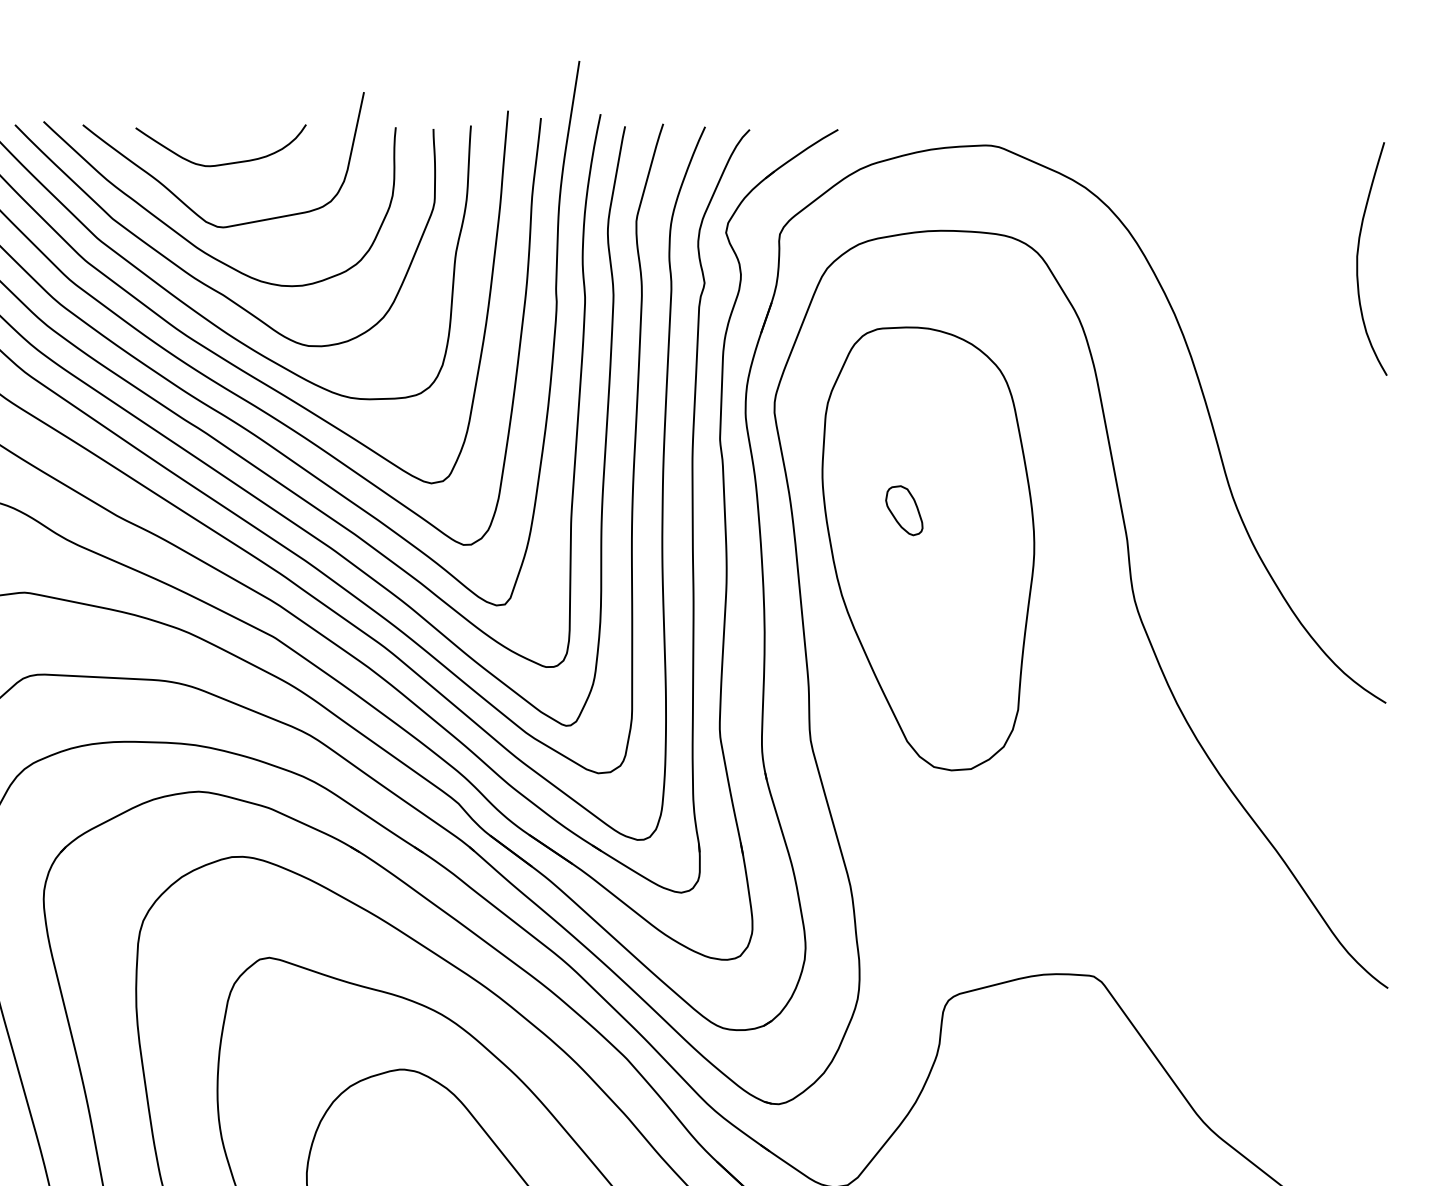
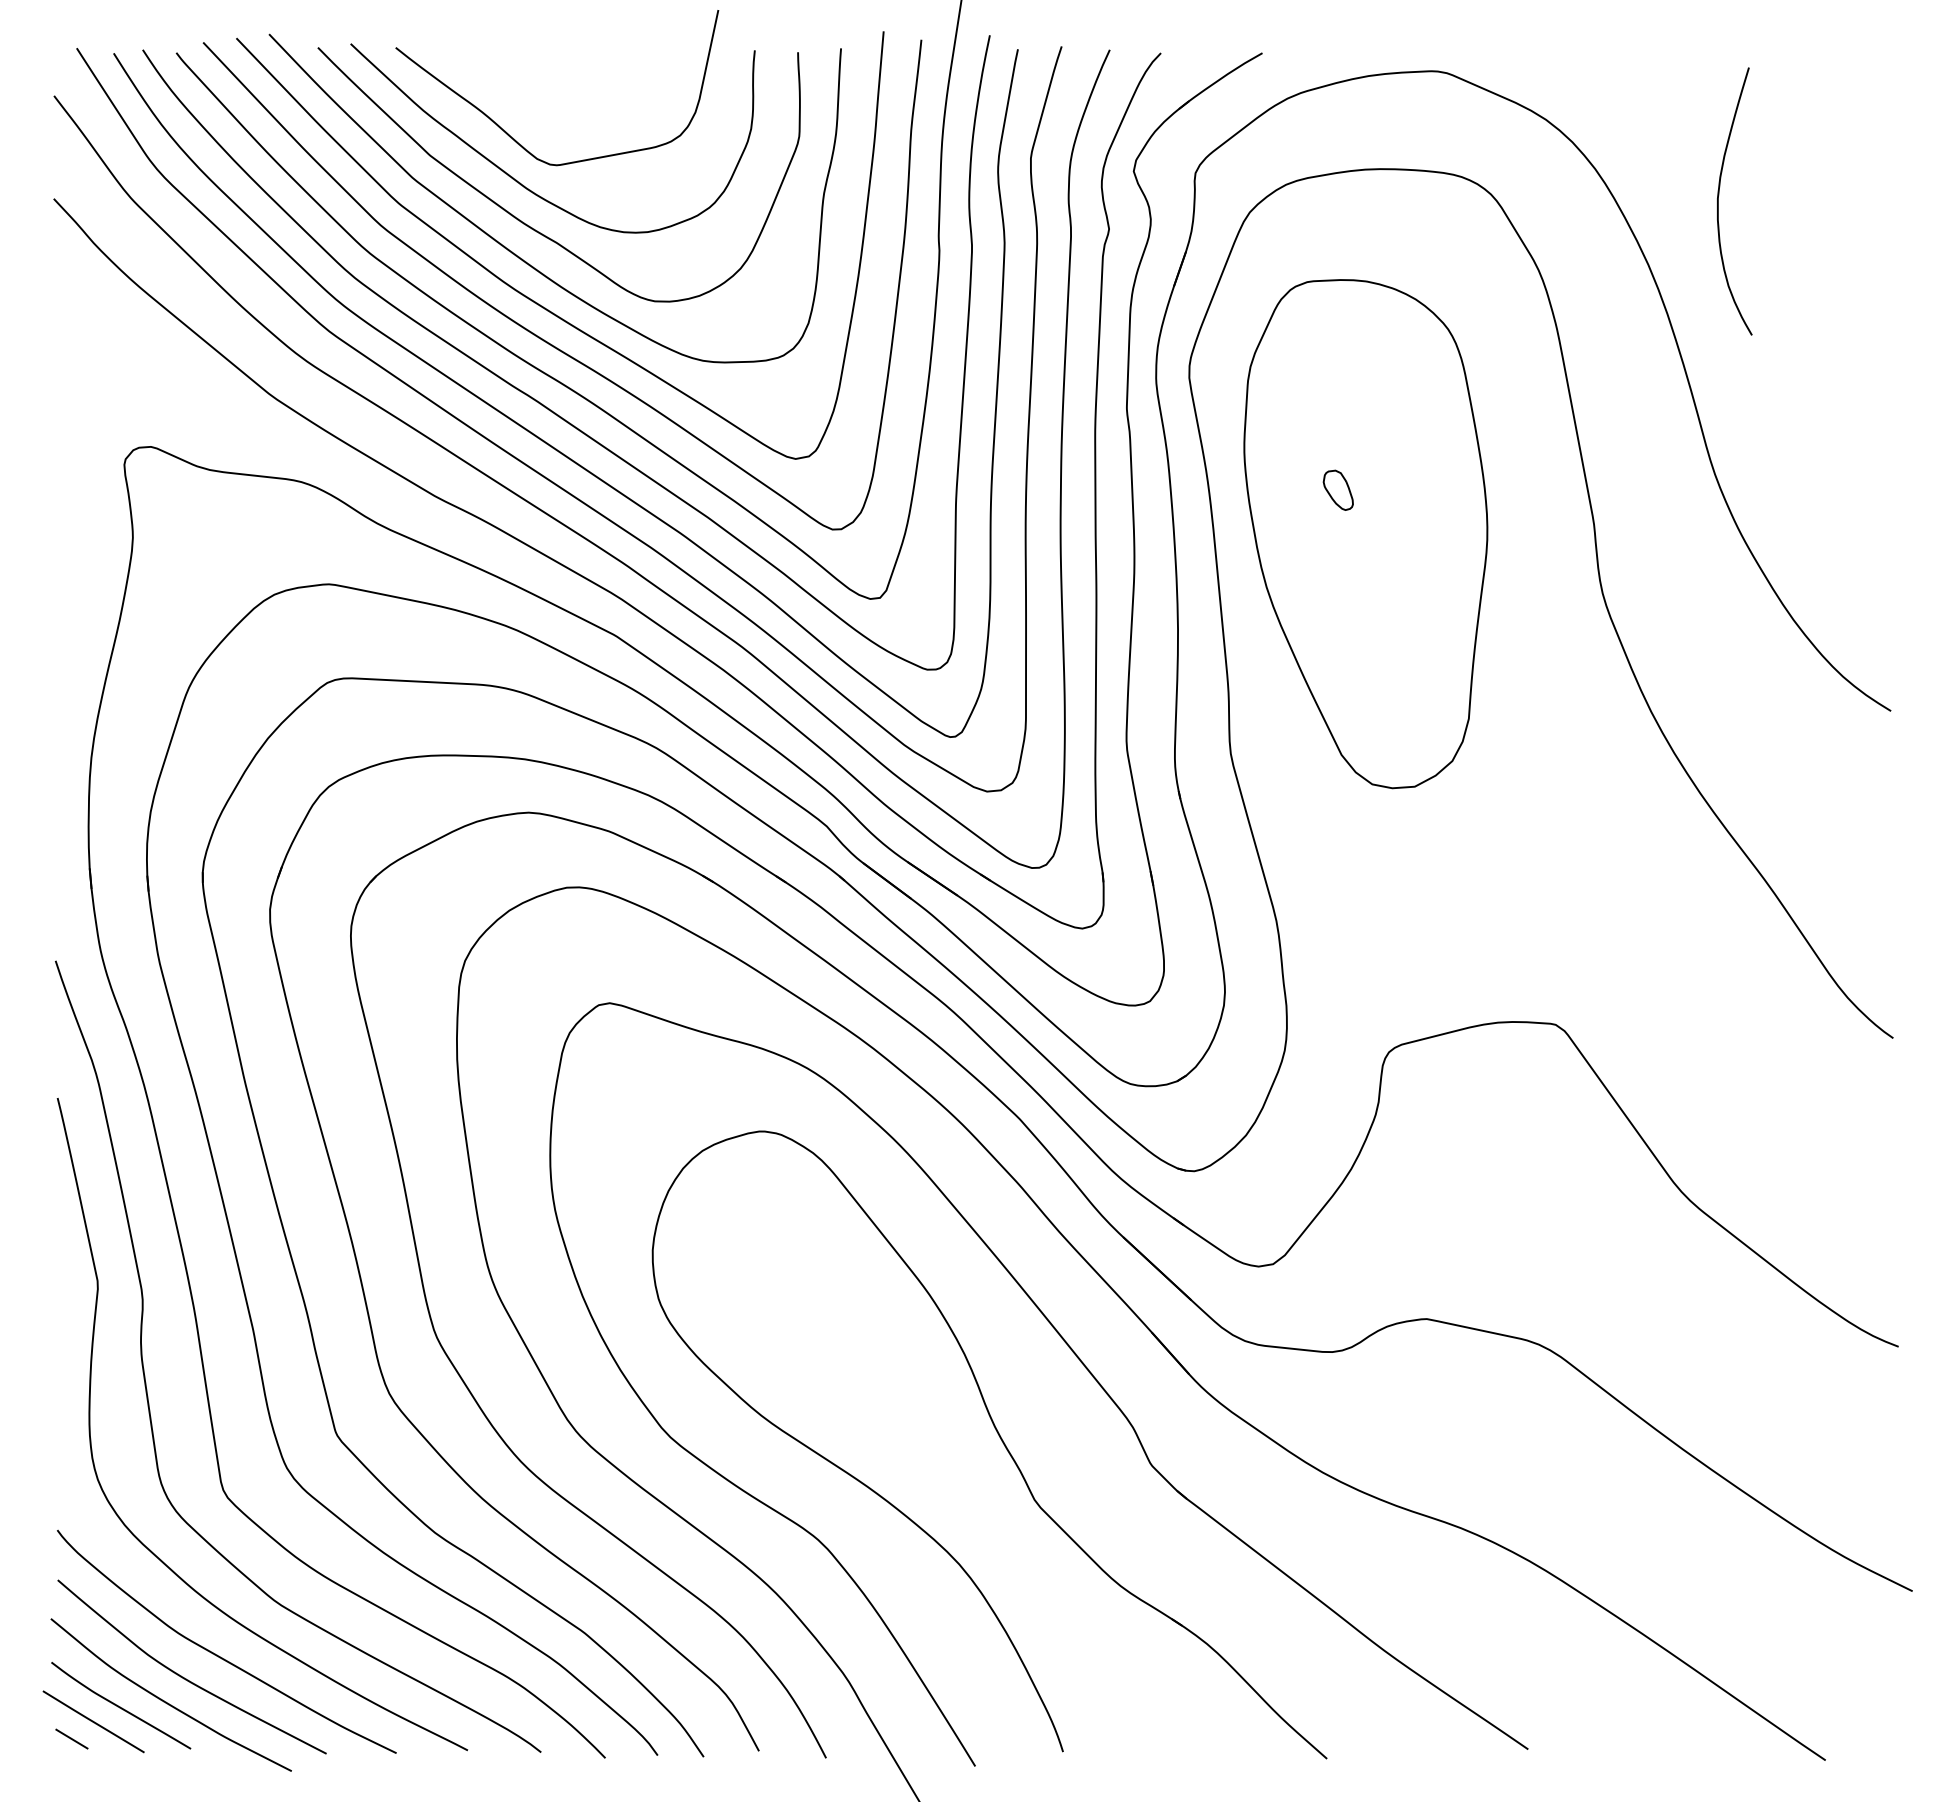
curve: (225, 163) -> (559, 91), removed
curve: (1357, 259) -> (1718, 201), moved
part: (904, 510) -> (1338, 490), size x0.7

